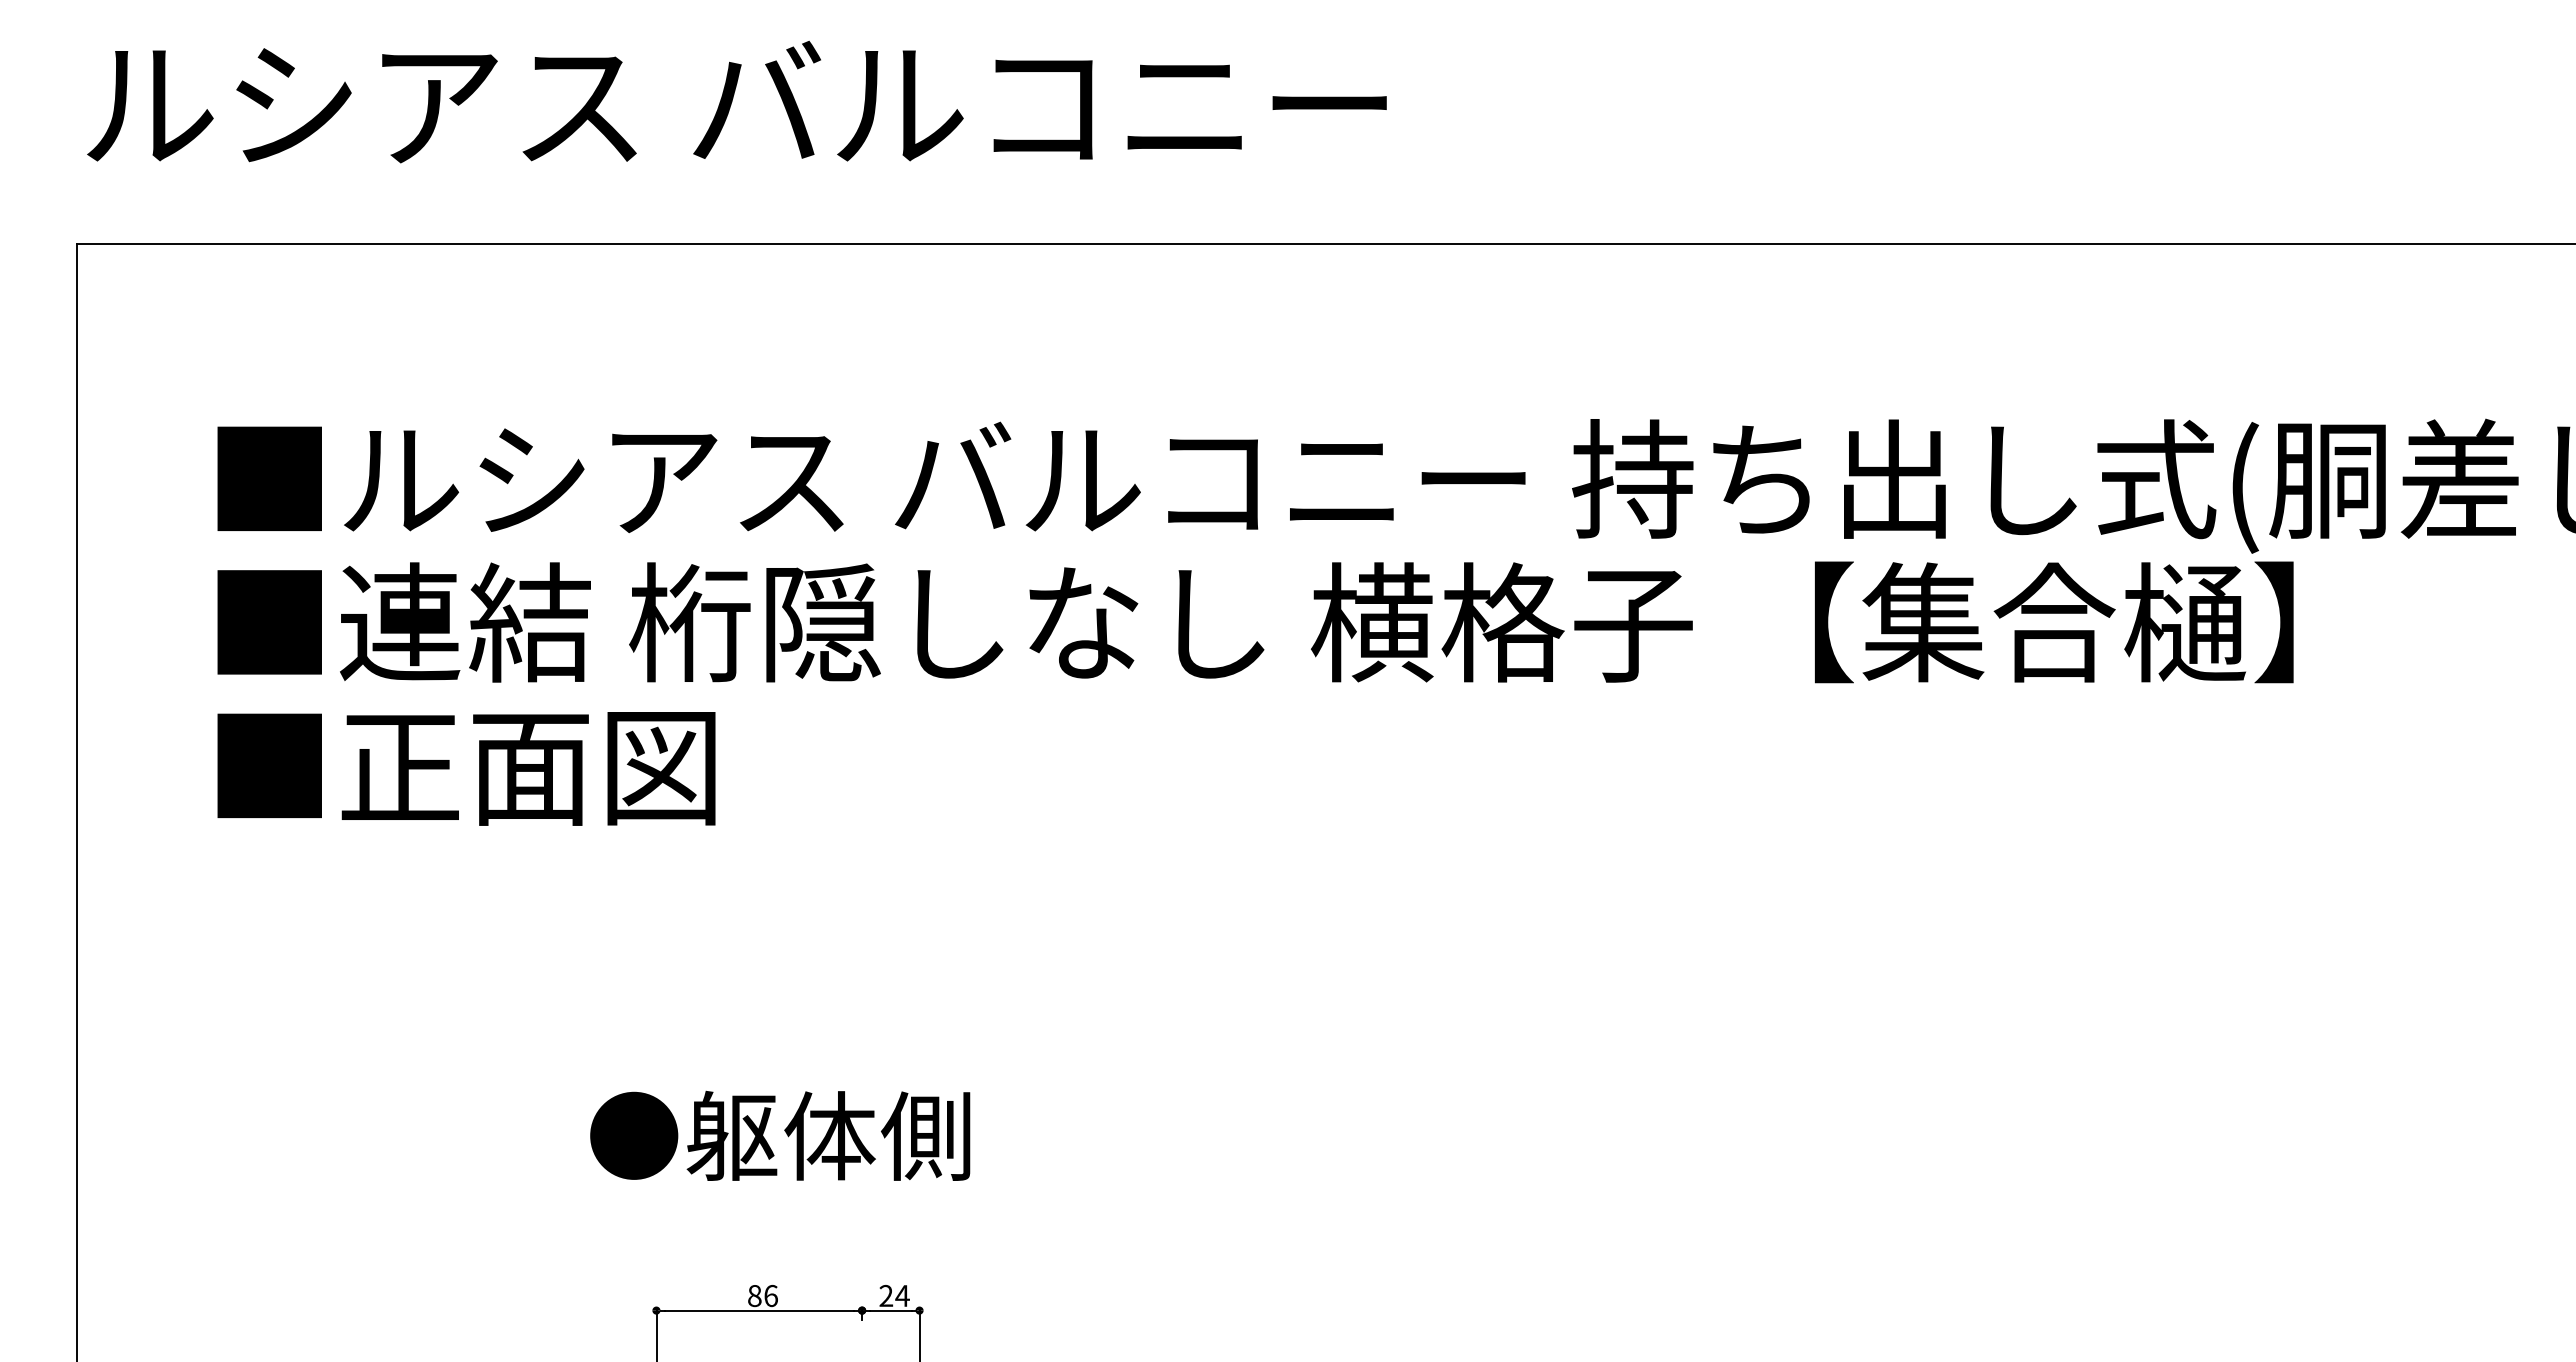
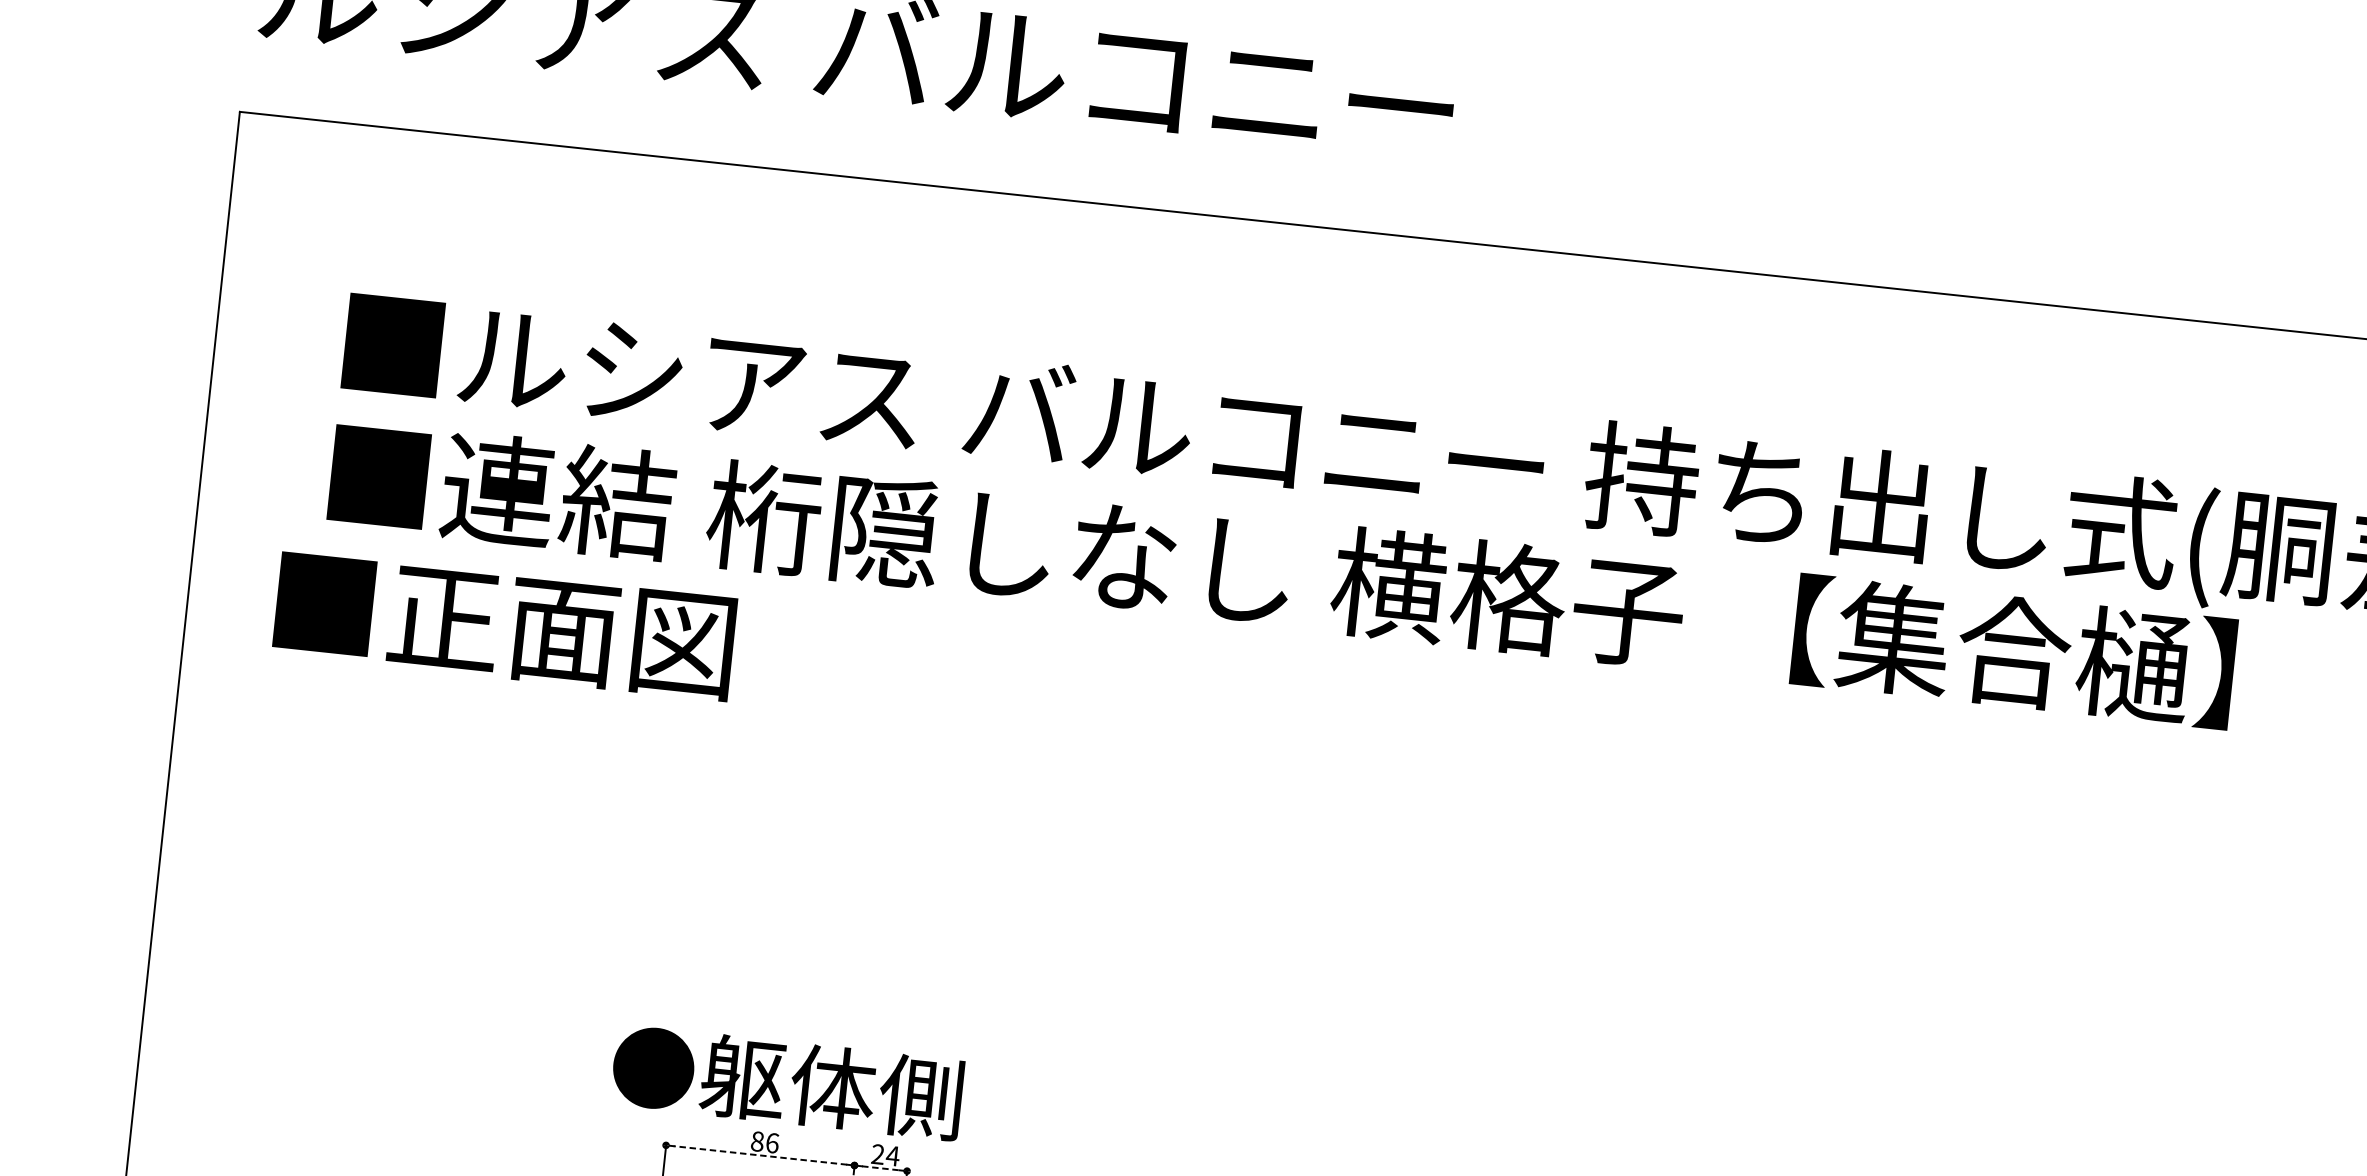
text: (466, 768) -> (504, 625), moved
text: (780, 1135) -> (787, 1082), moved
line: (759, 1310) -> (760, 1155), solid -> dashed
line: (890, 1310) -> (880, 1168), solid -> dashed

